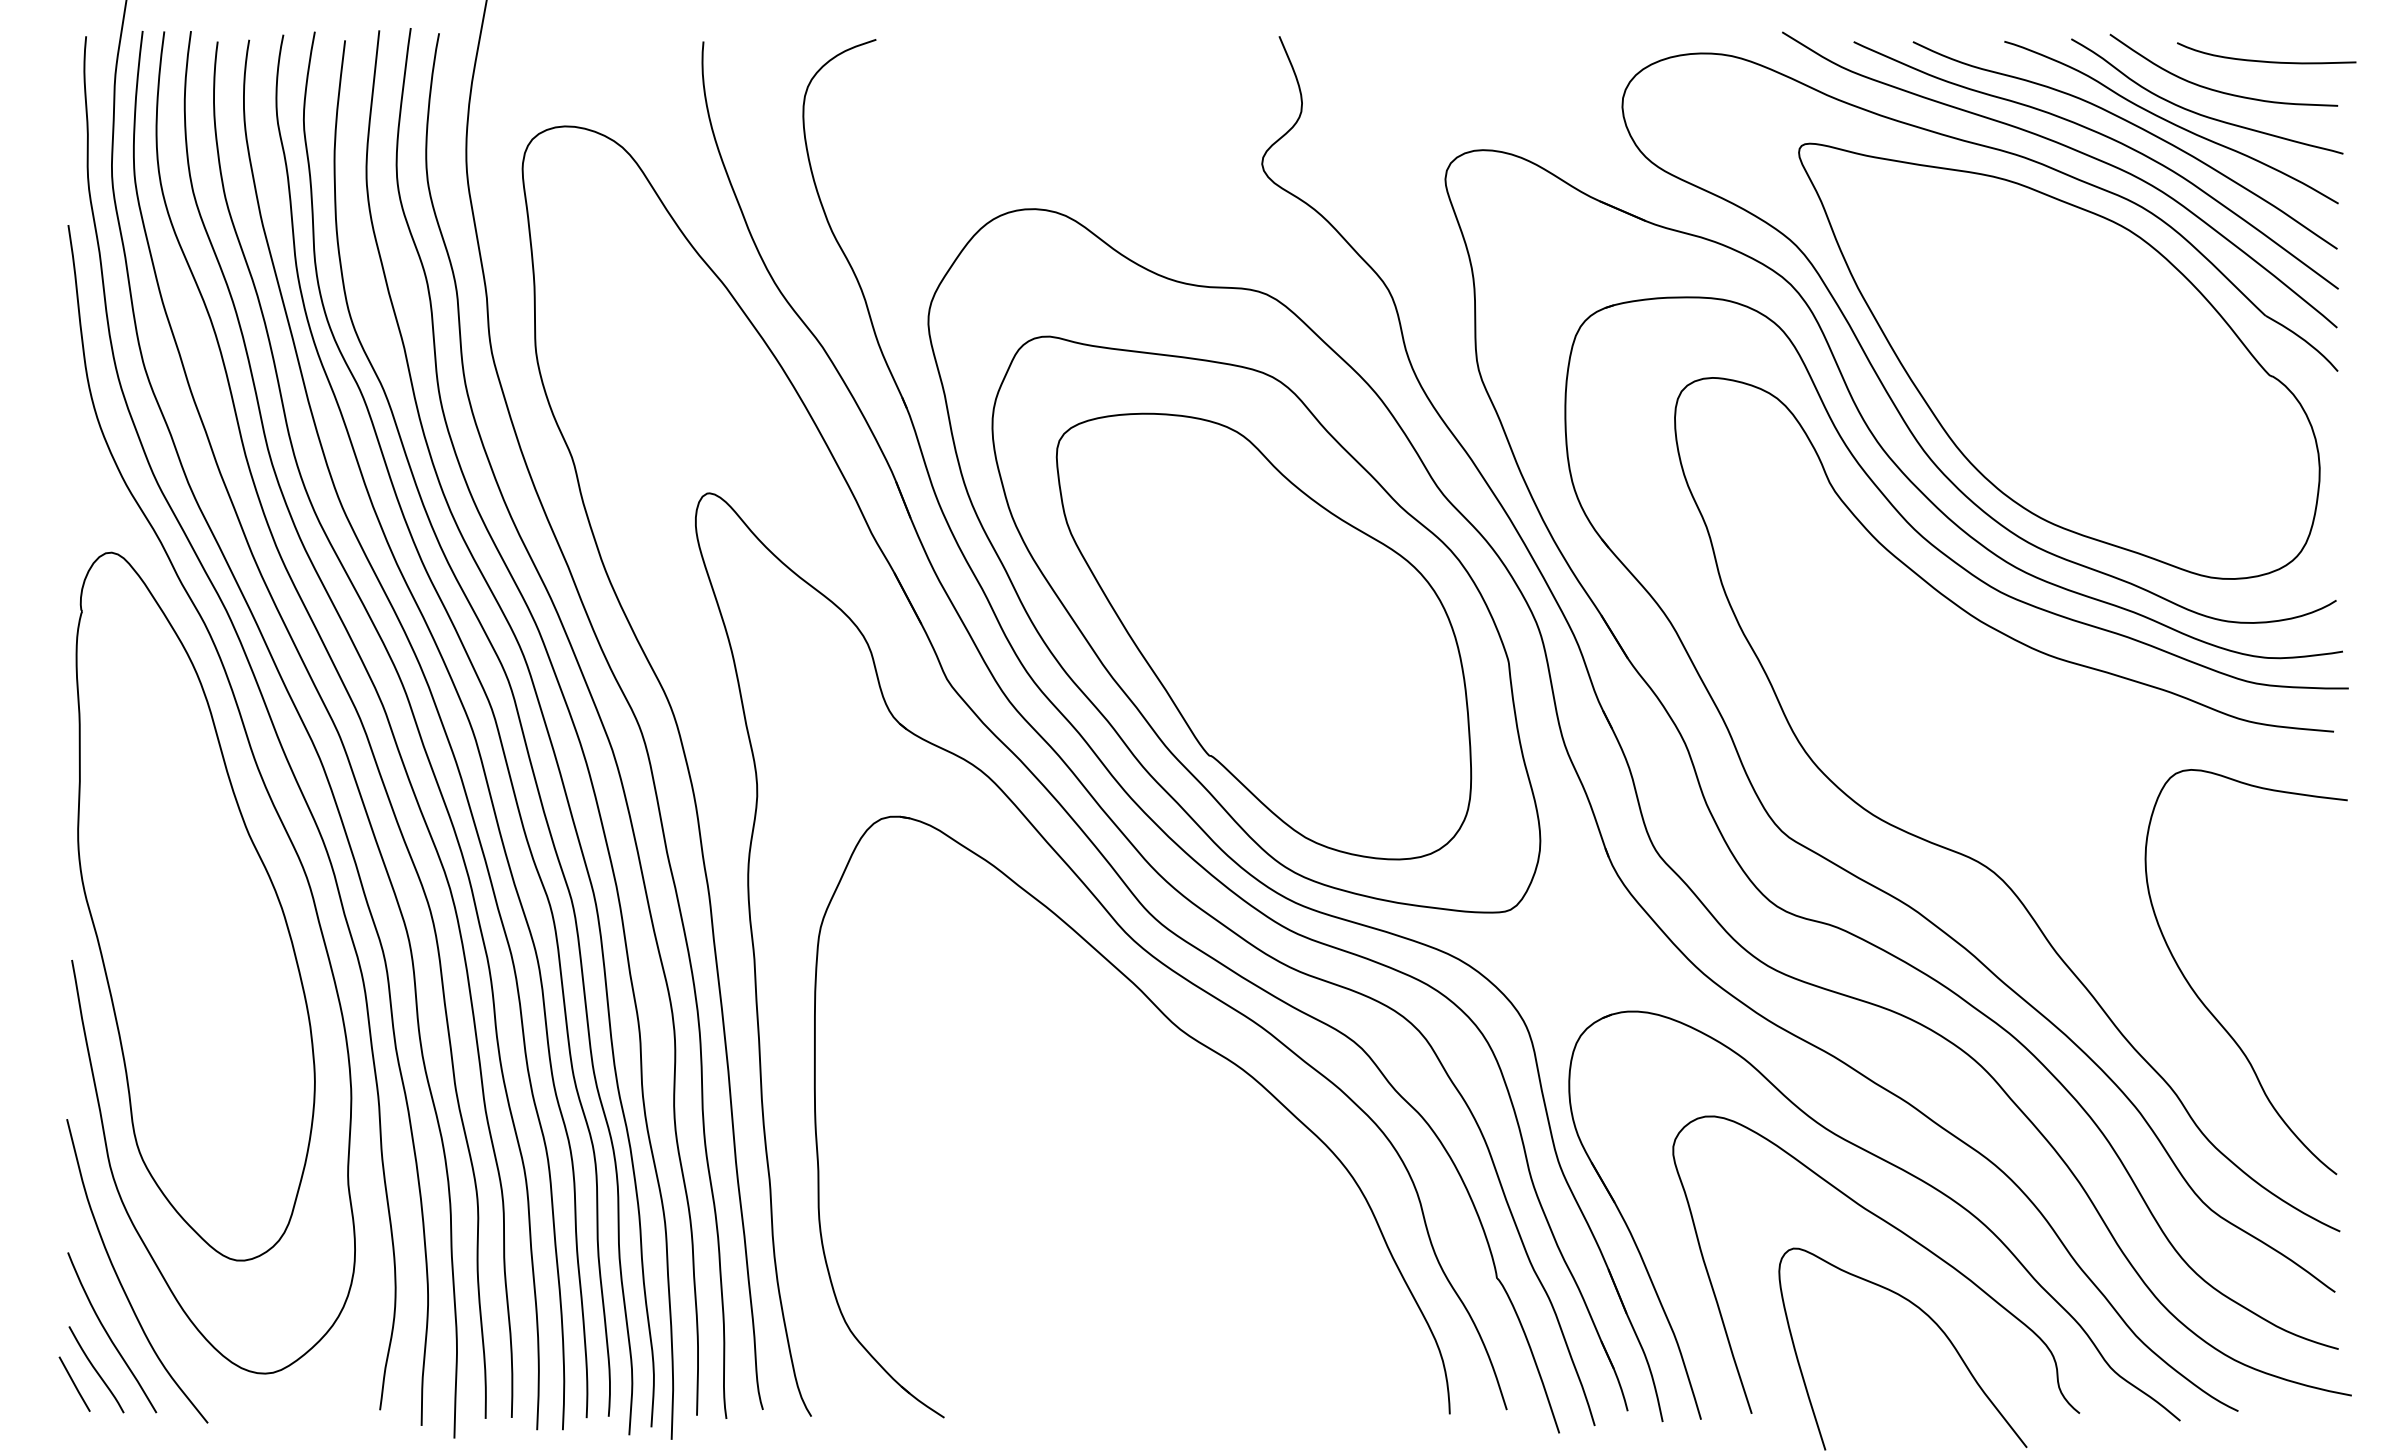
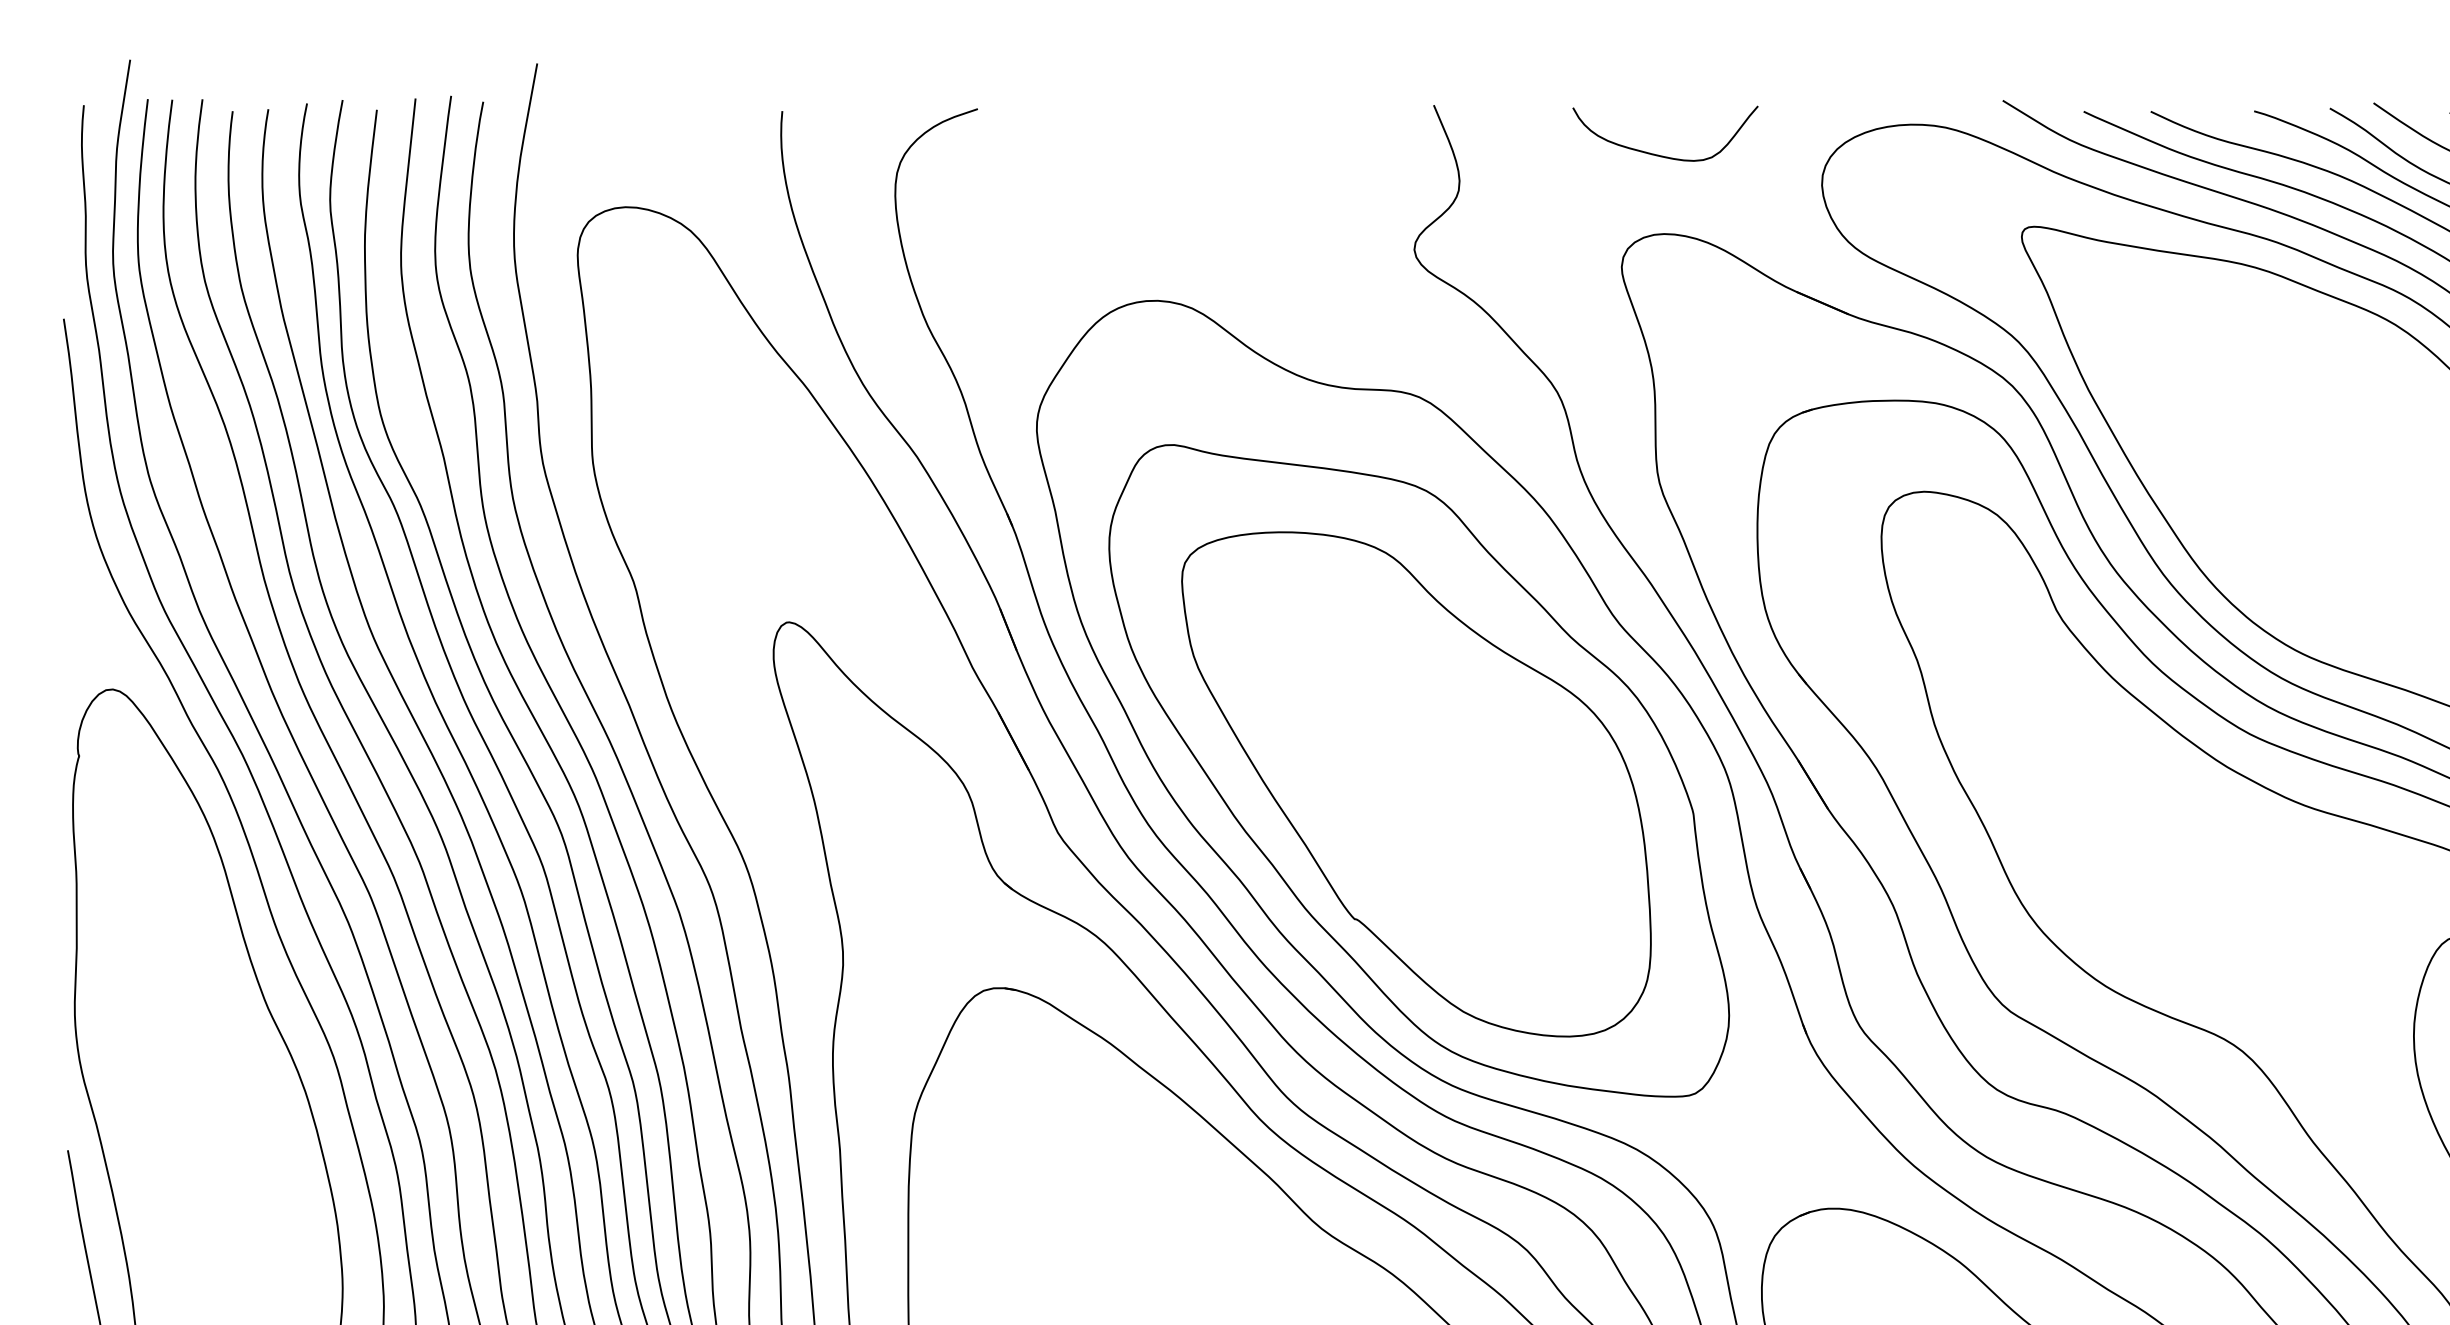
curve: (1477, 79) -> (1658, 154), added

